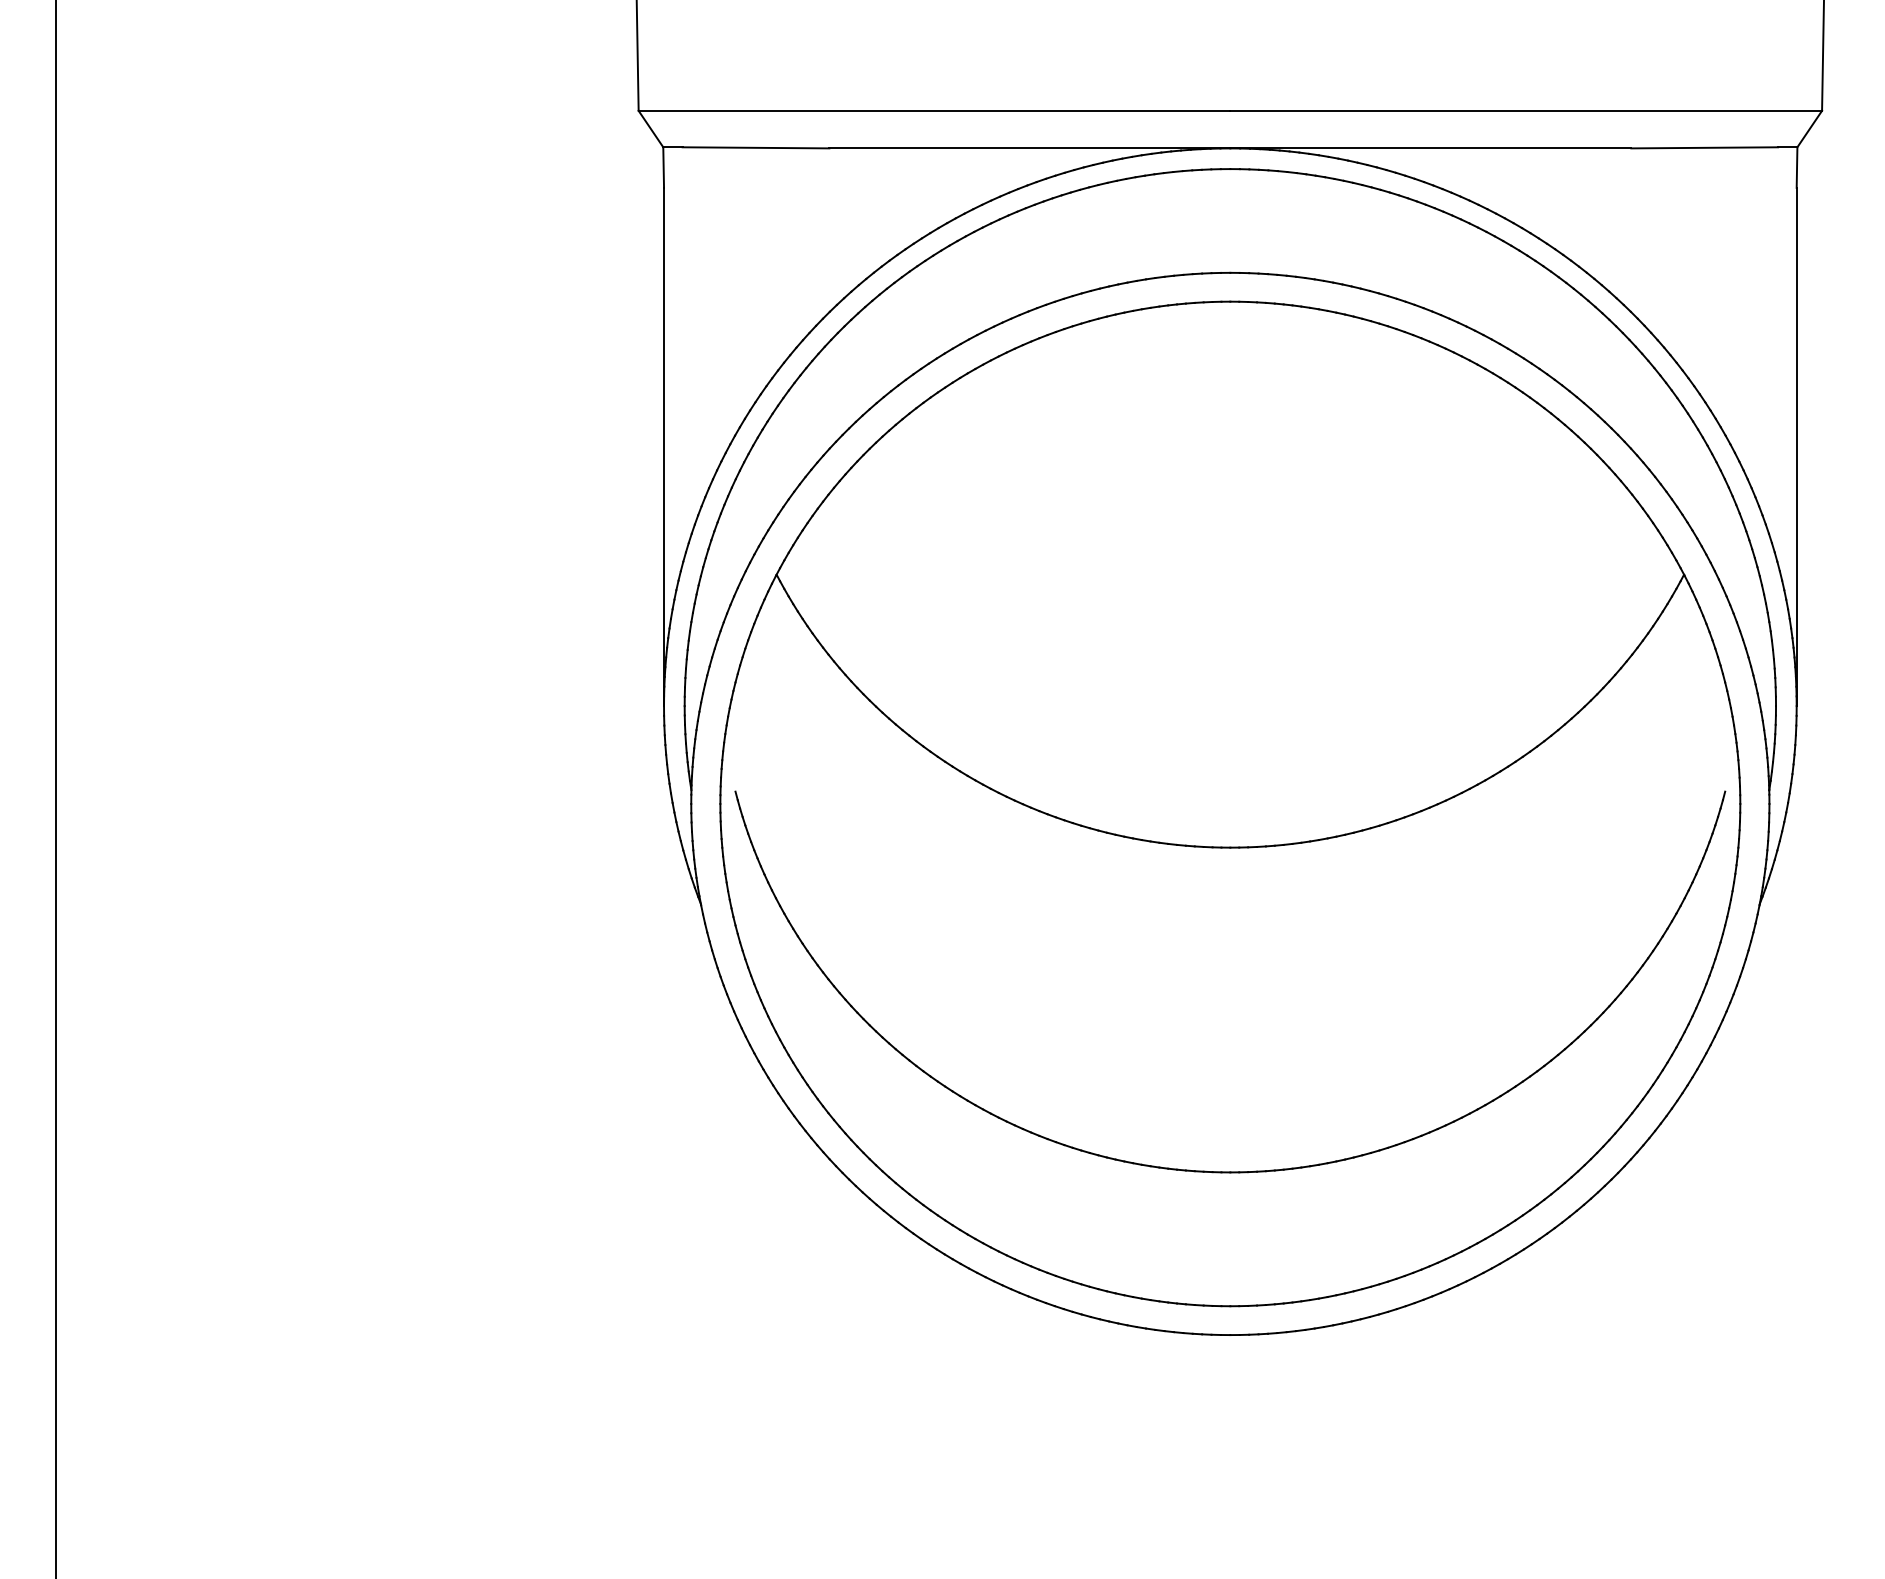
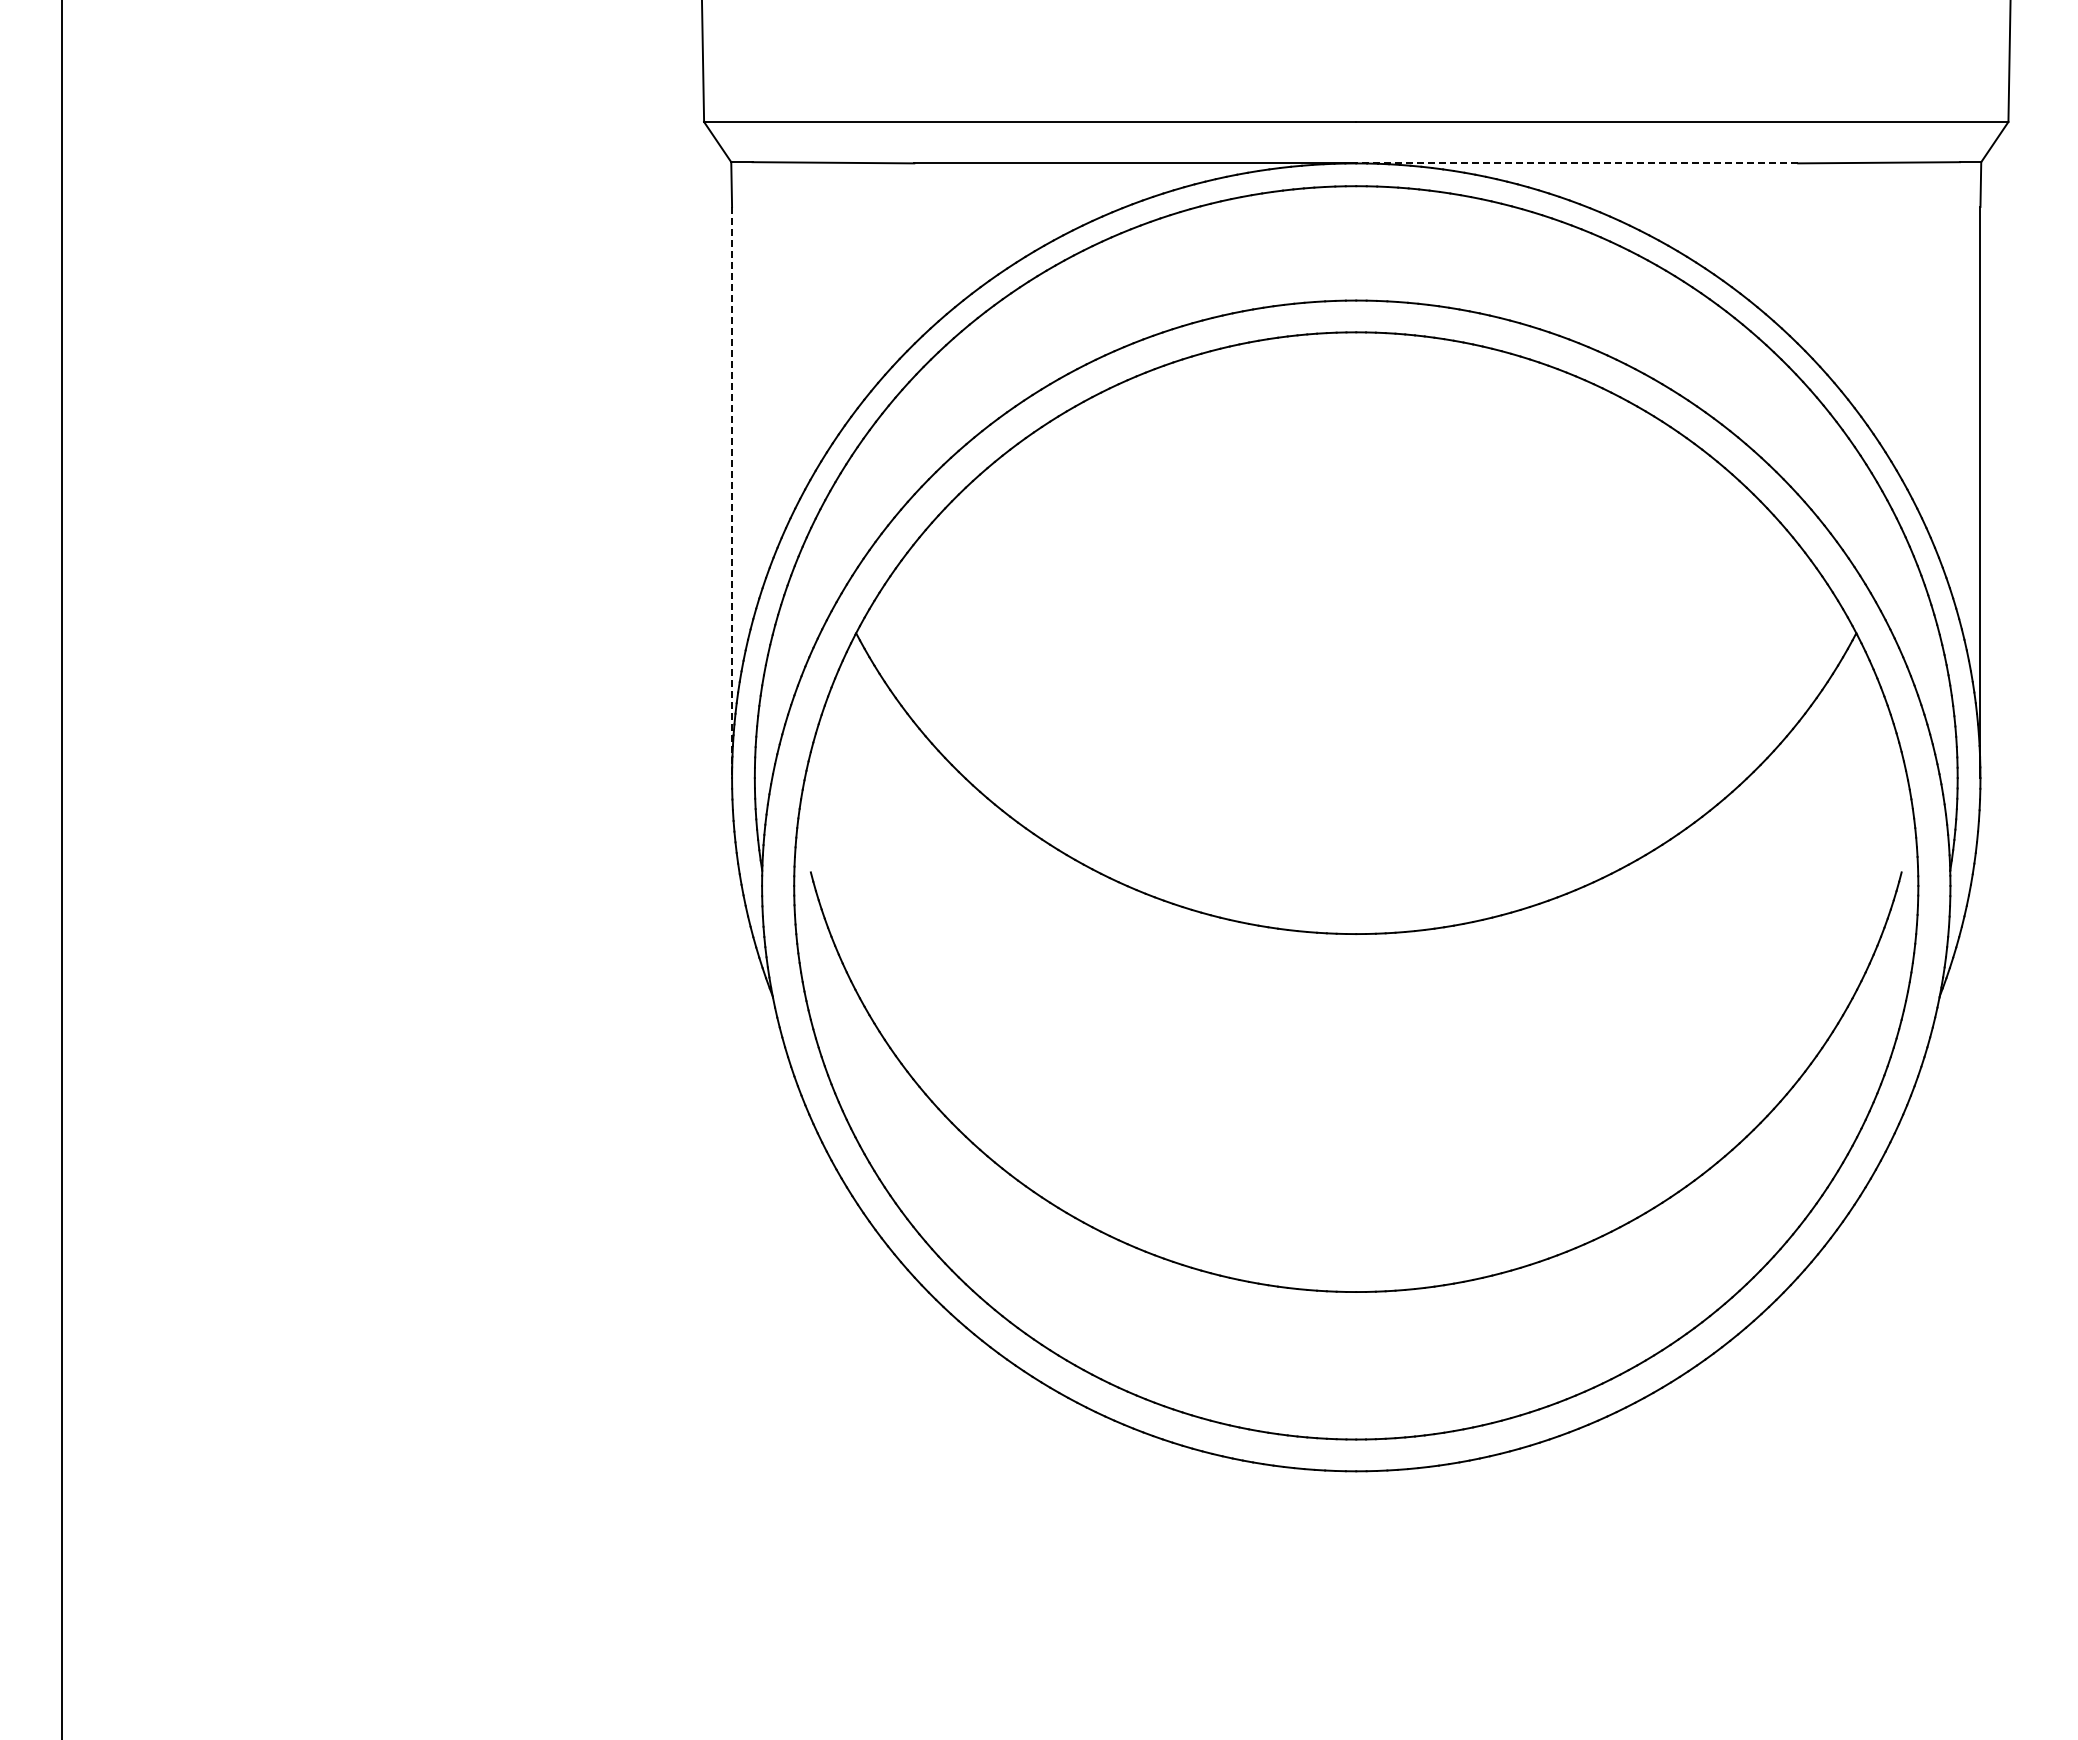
line: (1431, 148) -> (1577, 163), solid -> dashed
line: (664, 446) -> (732, 492), solid -> dashed

